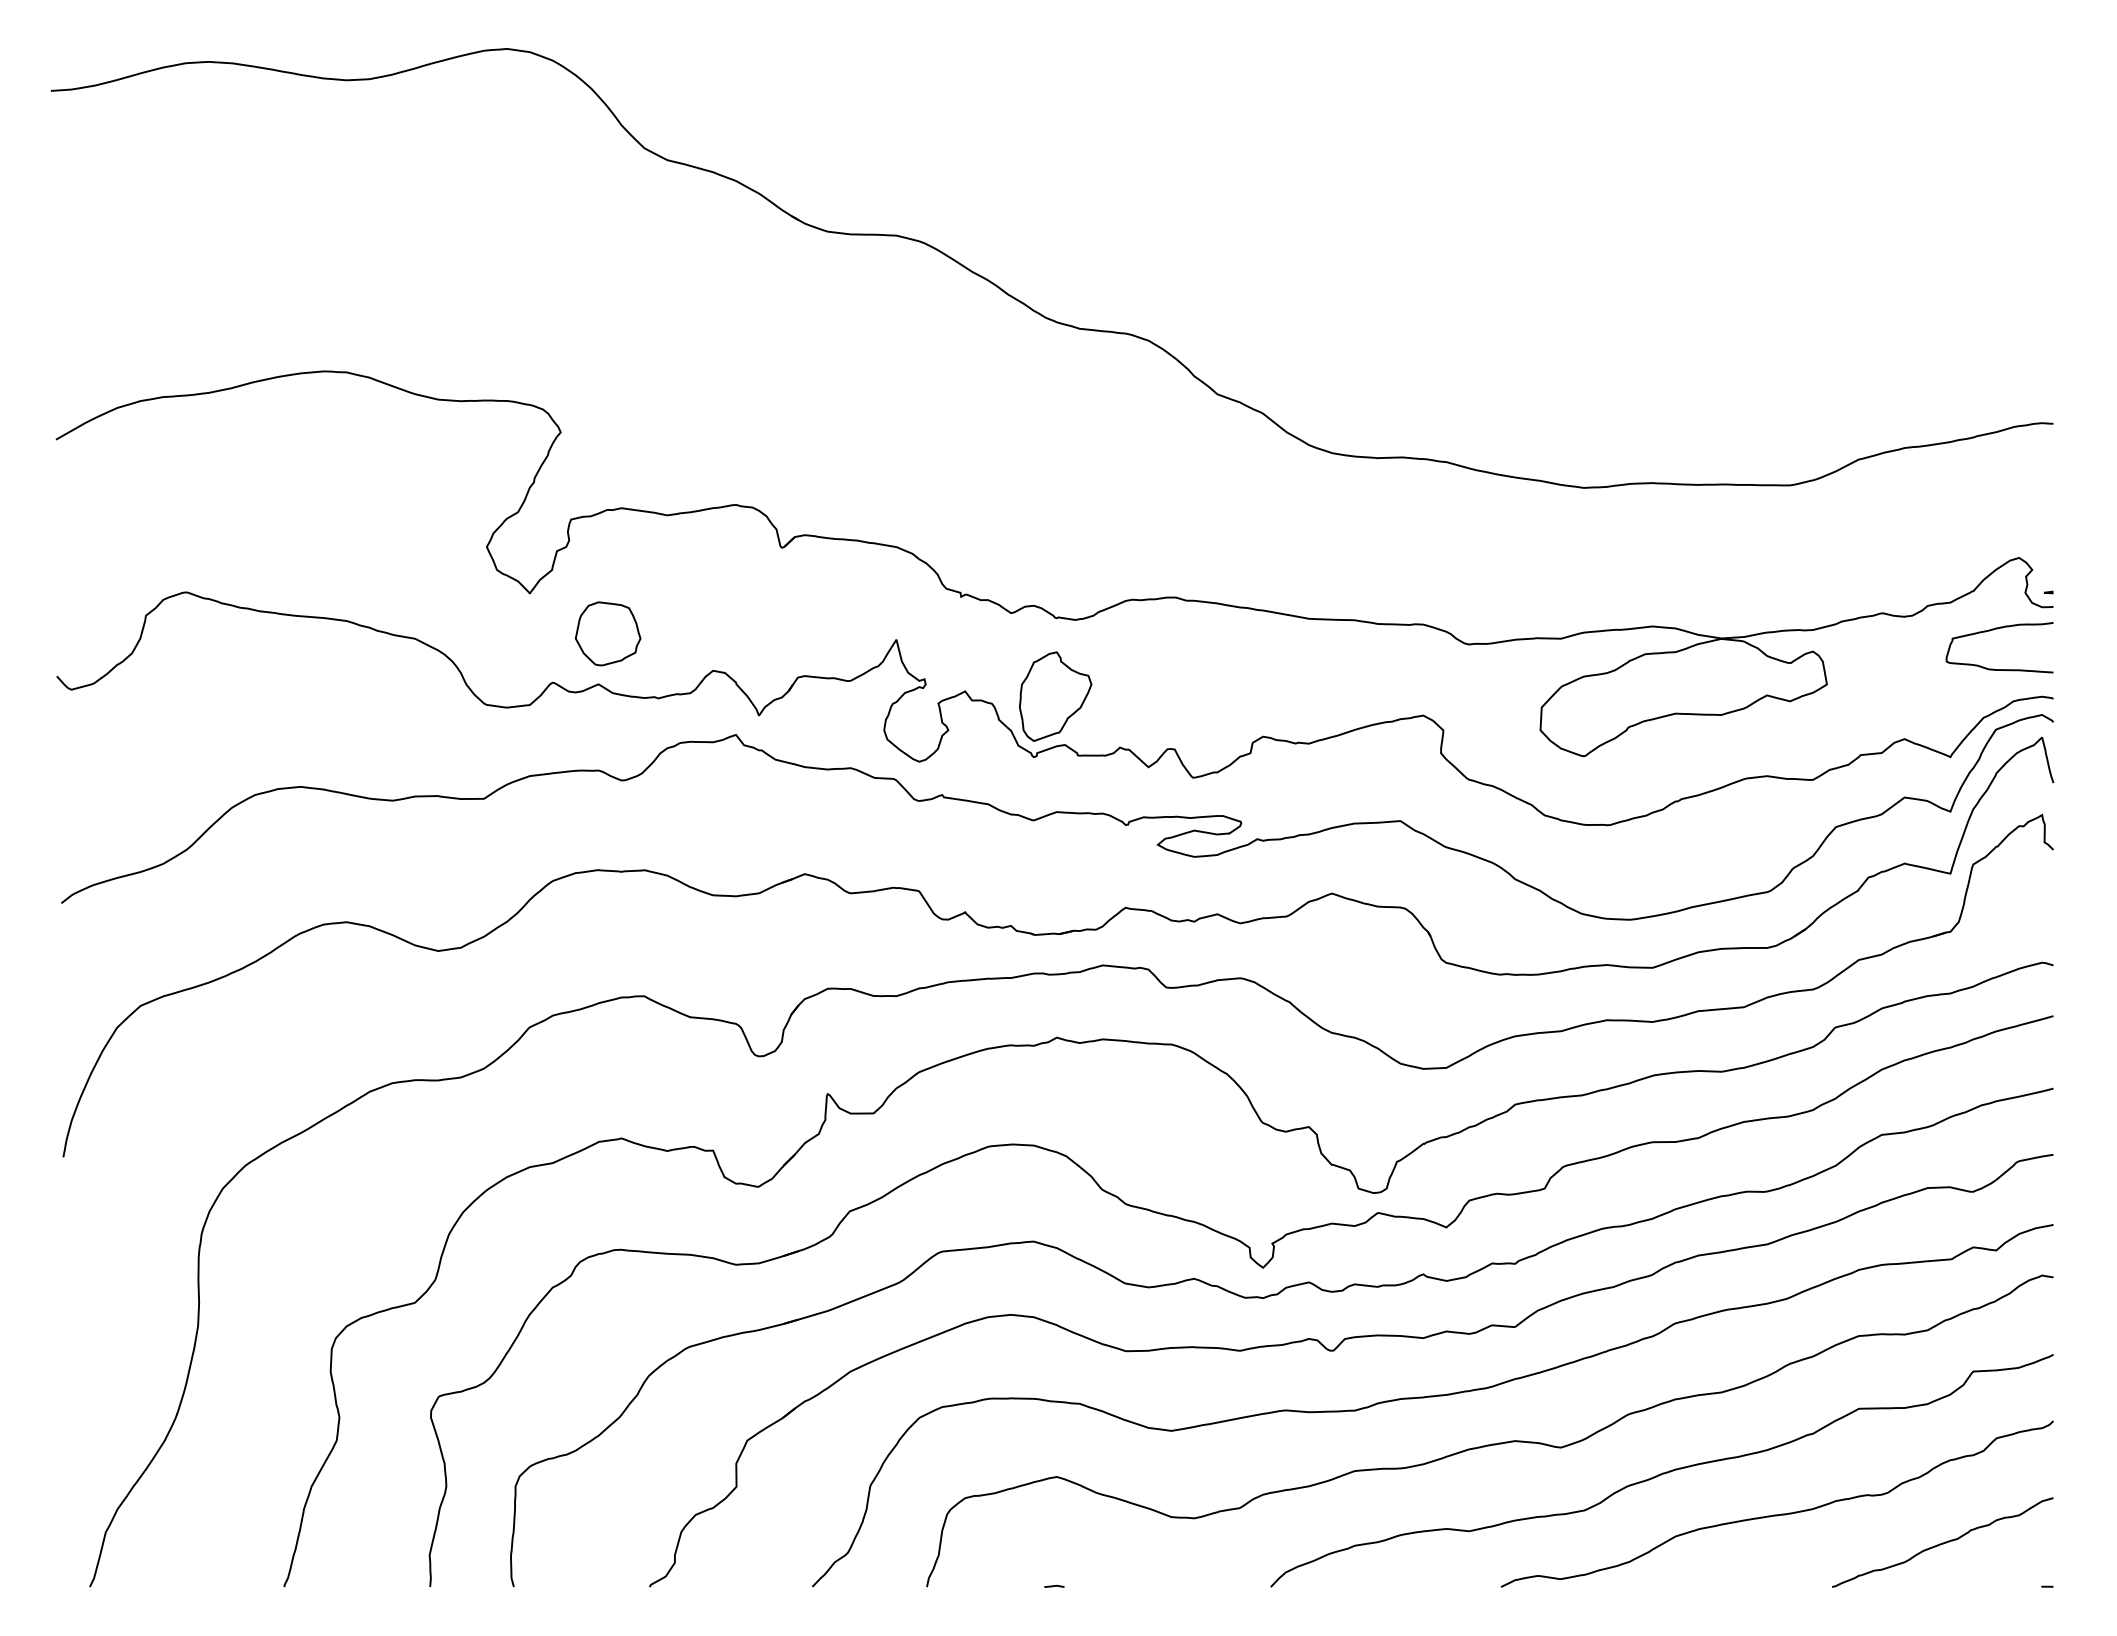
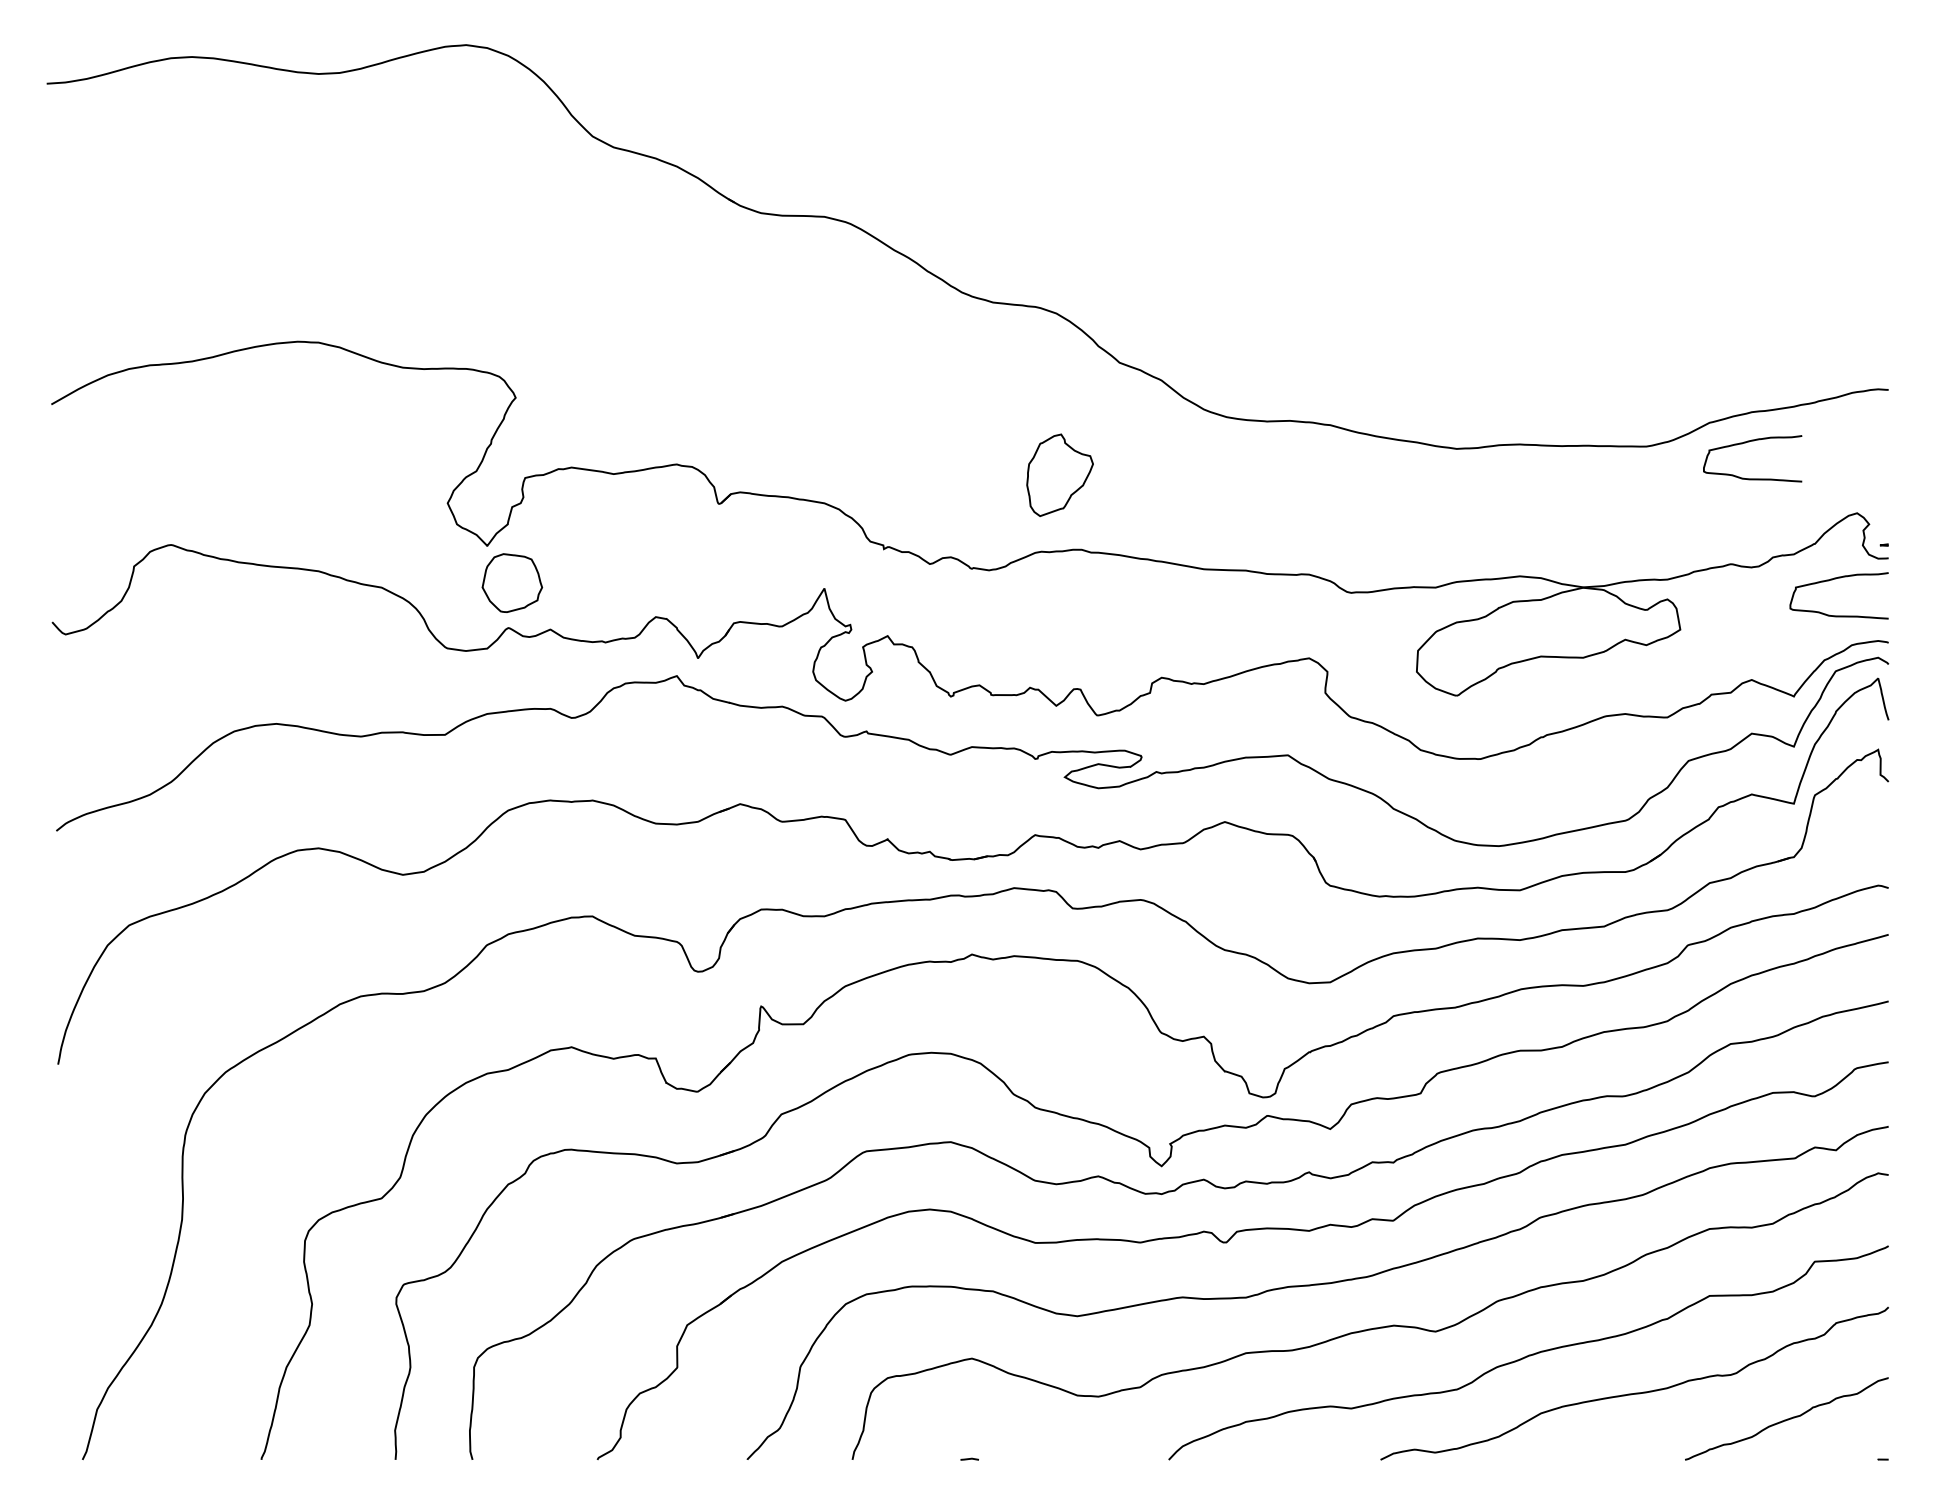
curve: (1899, 481) -> (1747, 442), added
part: (607, 633) -> (511, 582), moved
part: (1055, 696) -> (1059, 475), moved

